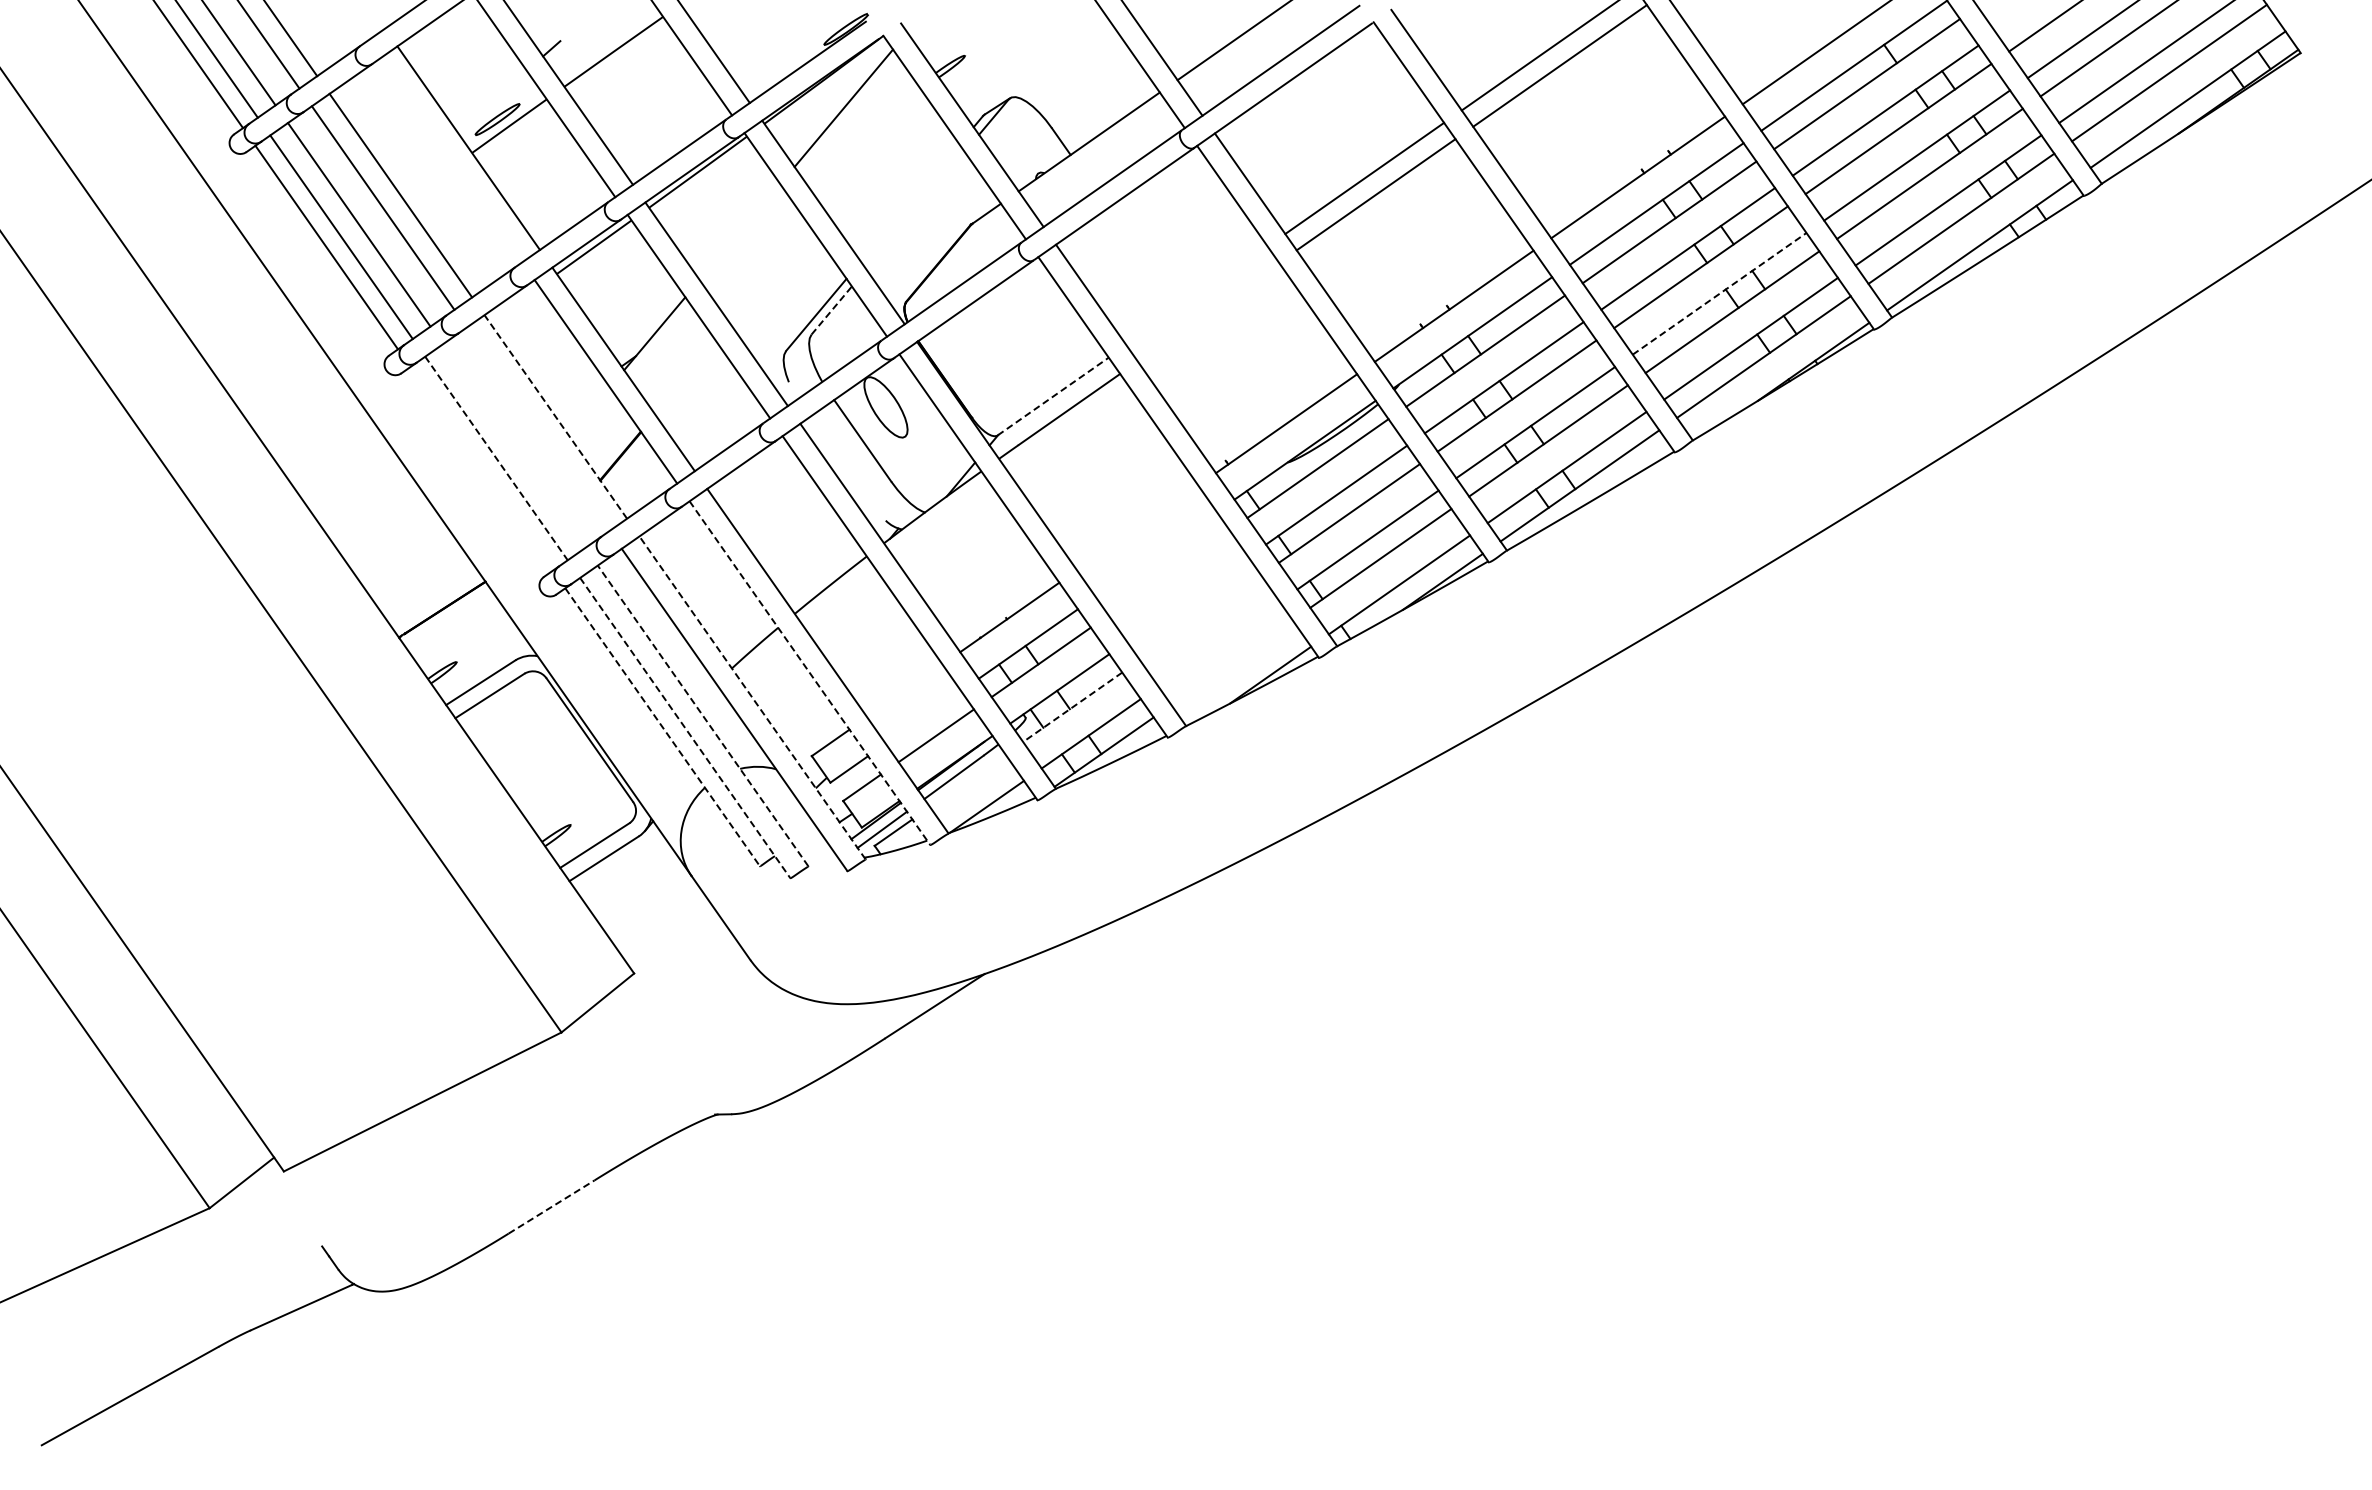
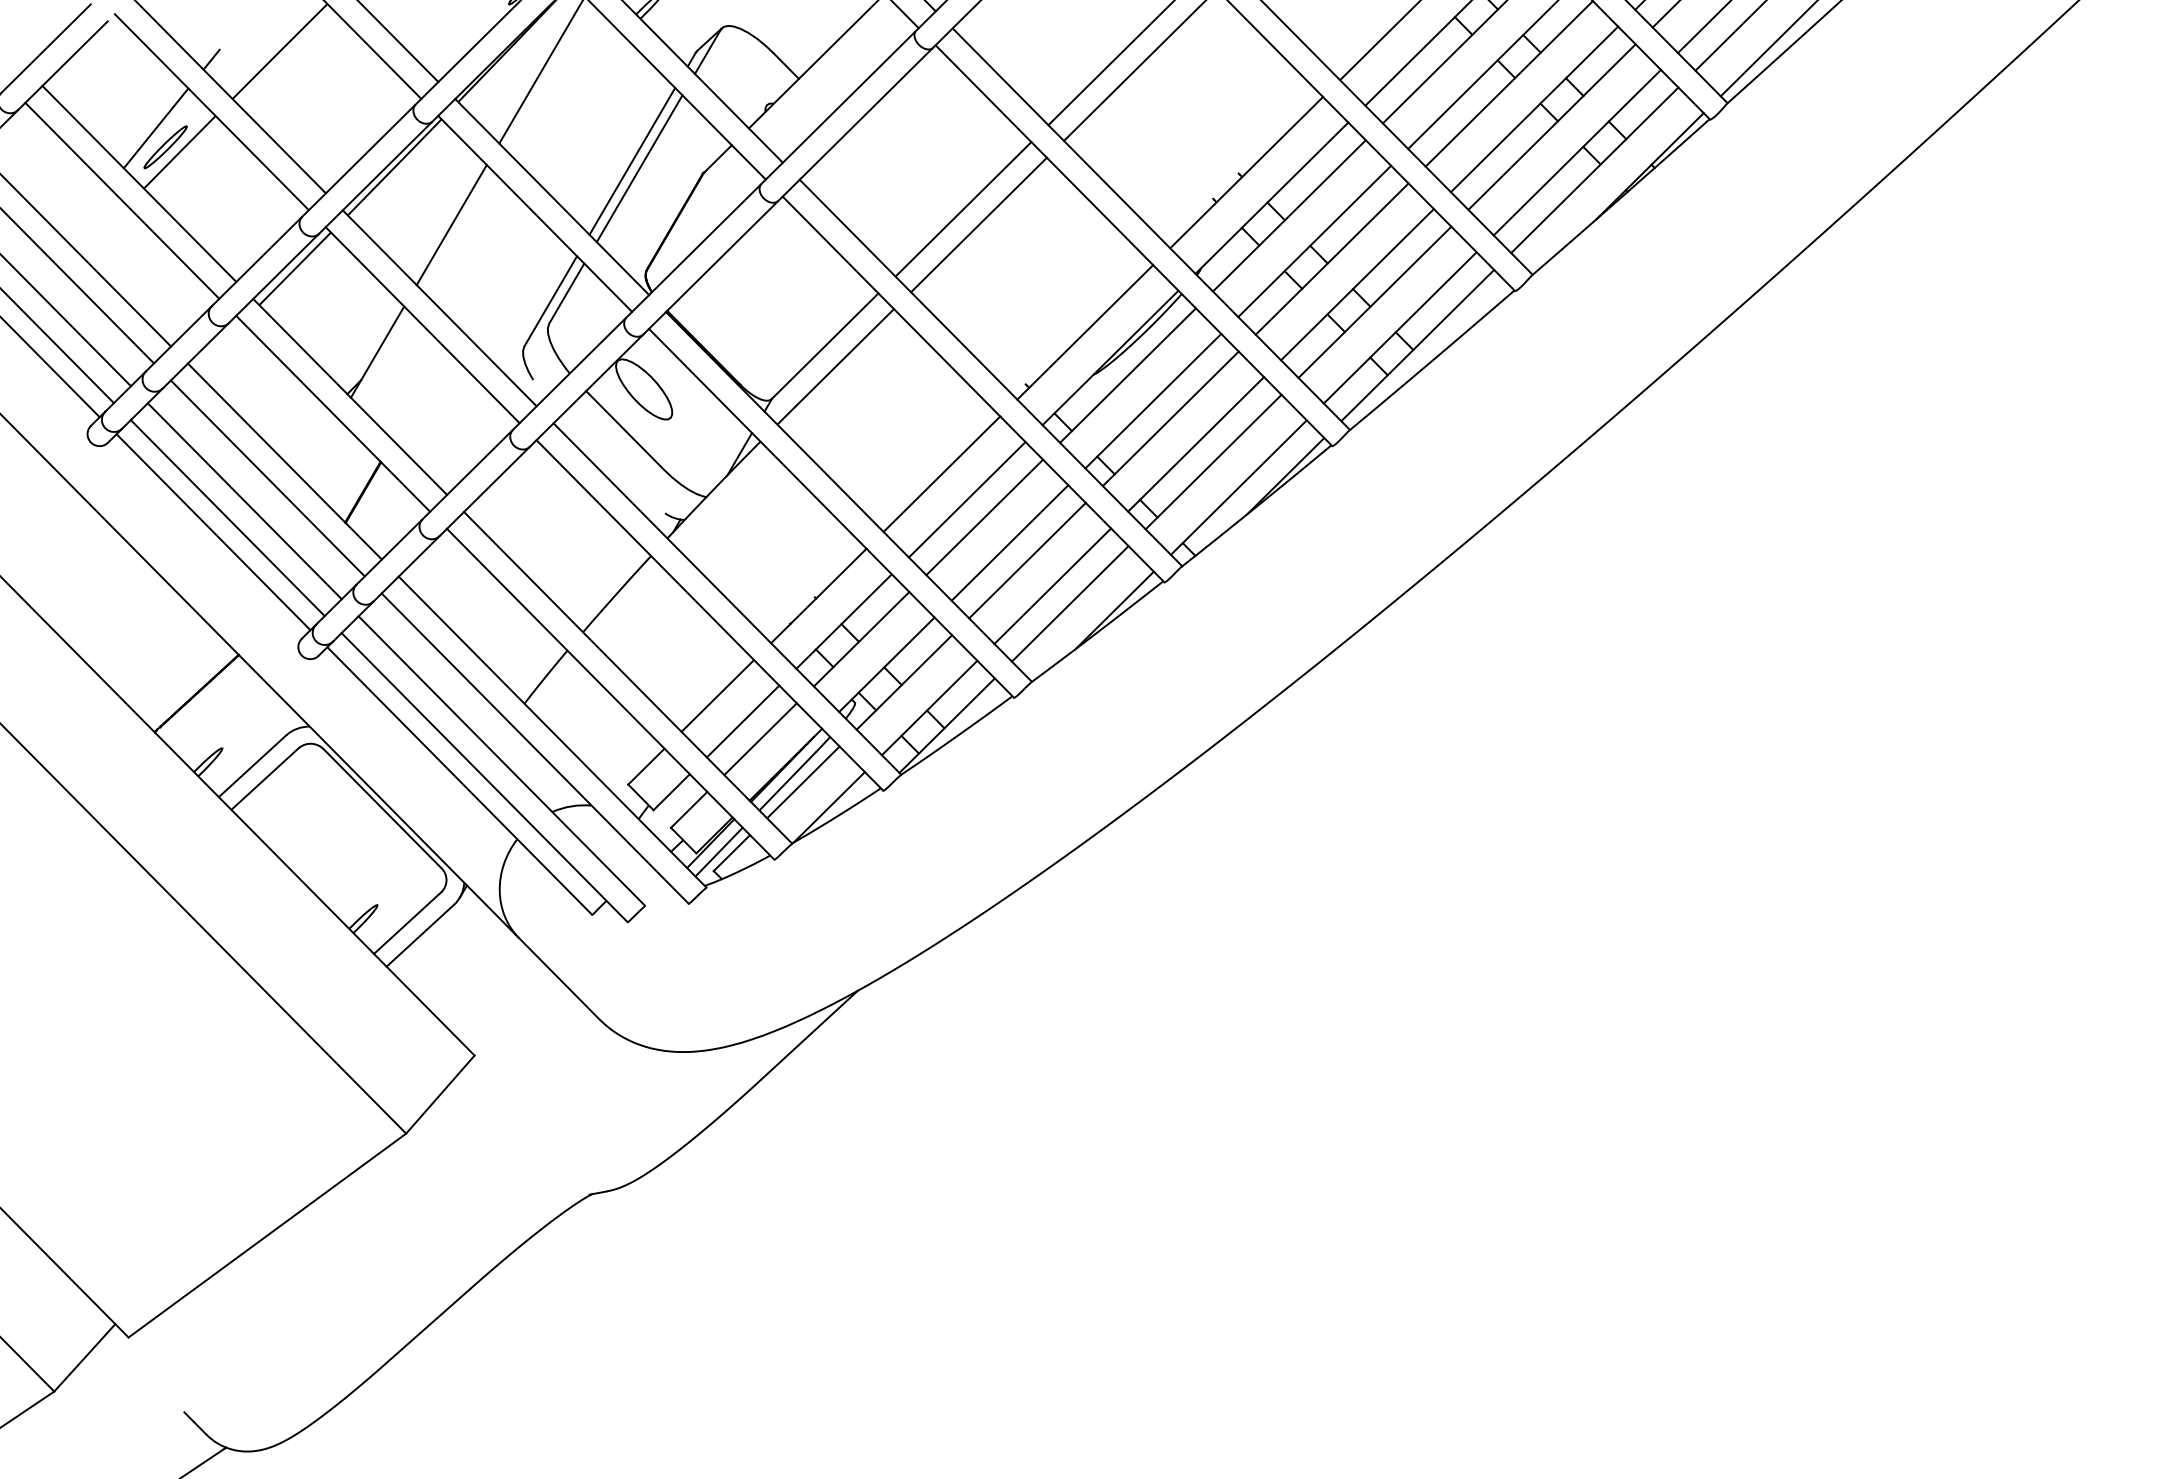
line: (491, 100) -> (155, 127), added
line: (450, 160) -> (121, 200), added
line: (909, 202) -> (631, 160), added
line: (915, 210) -> (639, 168), added
line: (739, 232) -> (451, 225), added
line: (1720, 293) -> (1535, 108), dashed -> solid
line: (1196, 295) -> (962, 209), added
line: (832, 310) -> (567, 293), dashed -> solid
line: (1208, 311) -> (978, 224), added
line: (1053, 396) -> (825, 346), dashed -> solid
line: (555, 416) -> (284, 461), dashed -> solid
line: (537, 429) -> (267, 478), added
line: (513, 445) -> (243, 500), added
line: (496, 458) -> (227, 518), dashed -> solid
line: (481, 468) -> (213, 531), added
line: (1137, 527) -> (941, 473), added
line: (1155, 554) -> (966, 499), added
line: (1168, 572) -> (983, 517), added
line: (1187, 598) -> (1009, 542), added
line: (1200, 617) -> (1027, 560), added
line: (1218, 643) -> (1051, 585), added
line: (1231, 662) -> (1069, 603), added
line: (809, 673) -> (610, 694), dashed -> solid
line: (904, 690) -> (717, 695), added
line: (752, 697) -> (552, 731), dashed -> solid
line: (1072, 707) -> (904, 682), dashed -> solid
line: (702, 715) -> (501, 760), dashed -> solid
line: (923, 717) -> (743, 721), added
line: (662, 727) -> (459, 781), dashed -> solid
line: (685, 728) -> (484, 778), dashed -> solid
line: (967, 780) -> (803, 782), added
line: (551, 1206) -> (427, 1325), dashed -> solid

